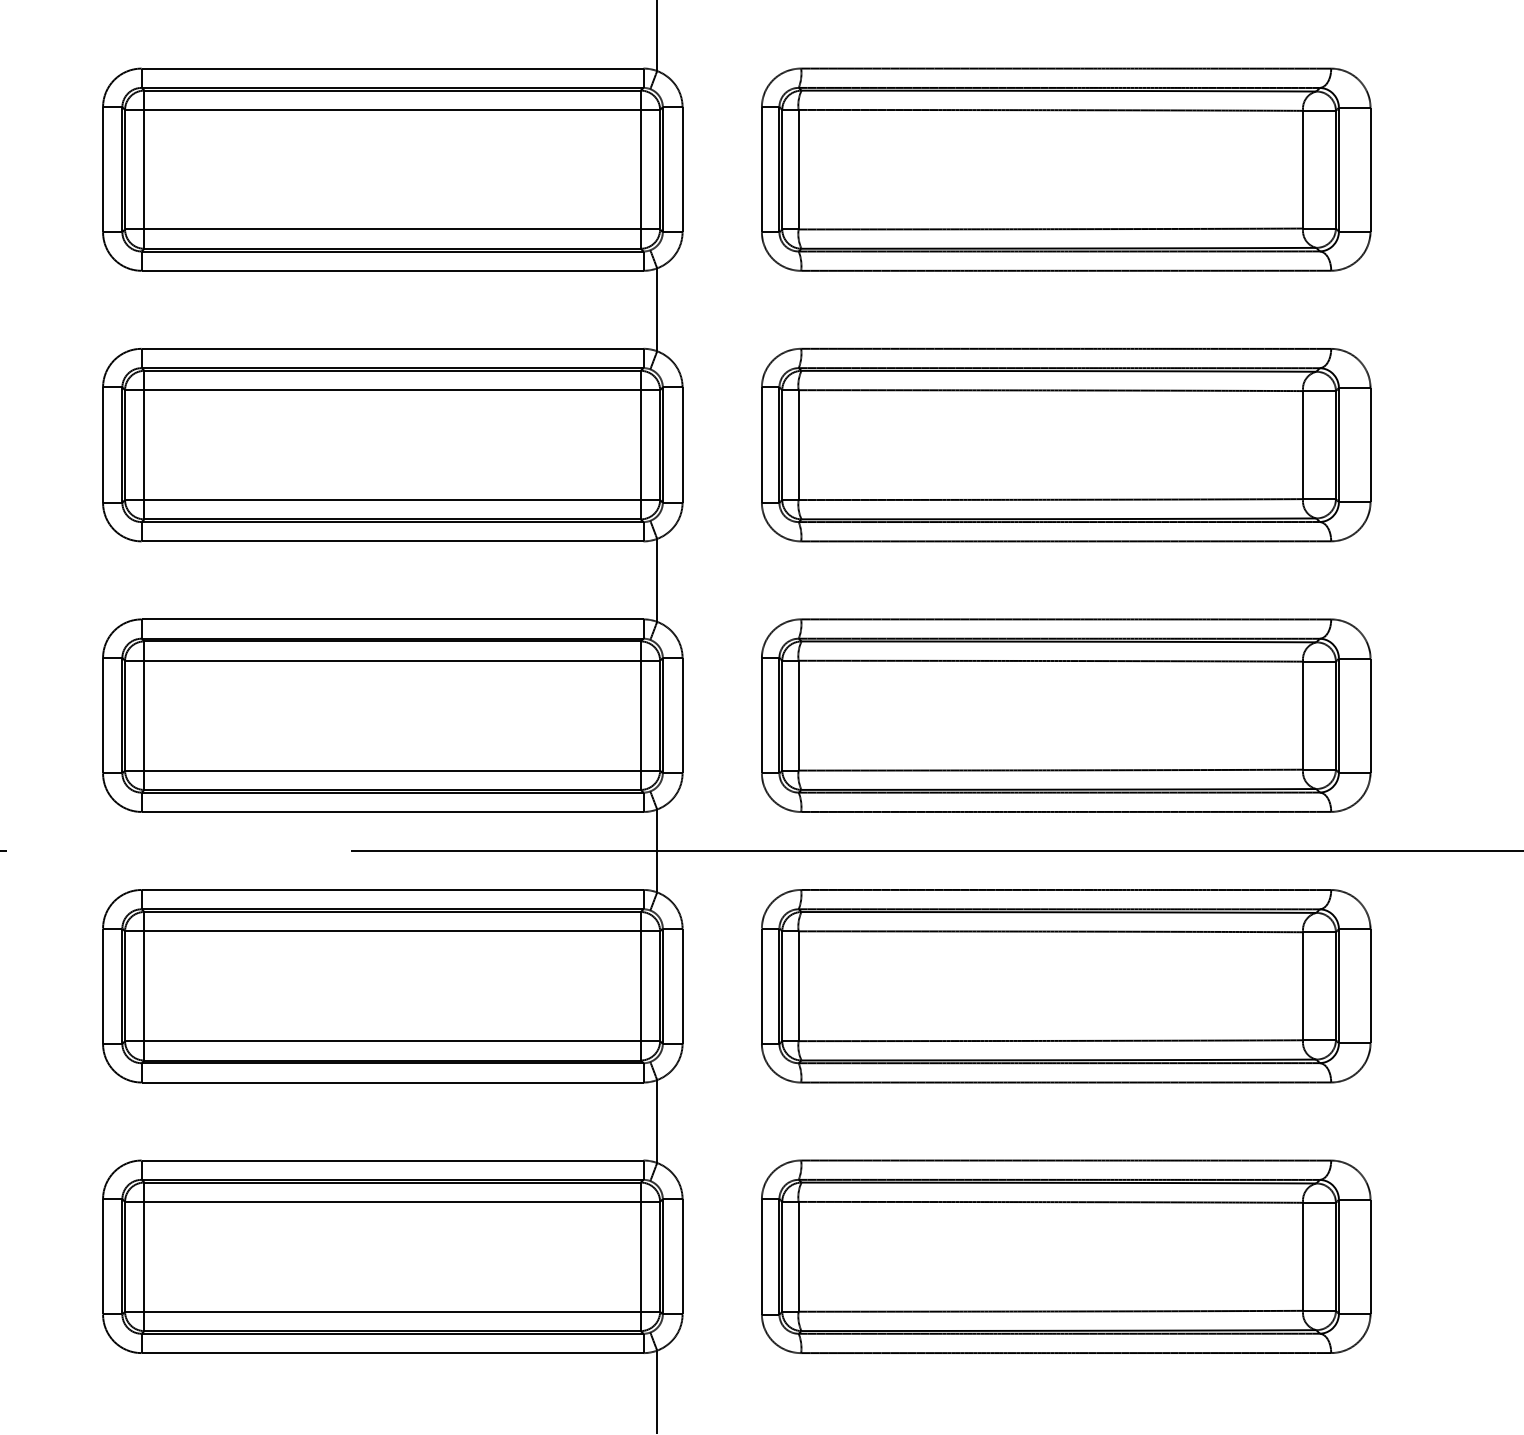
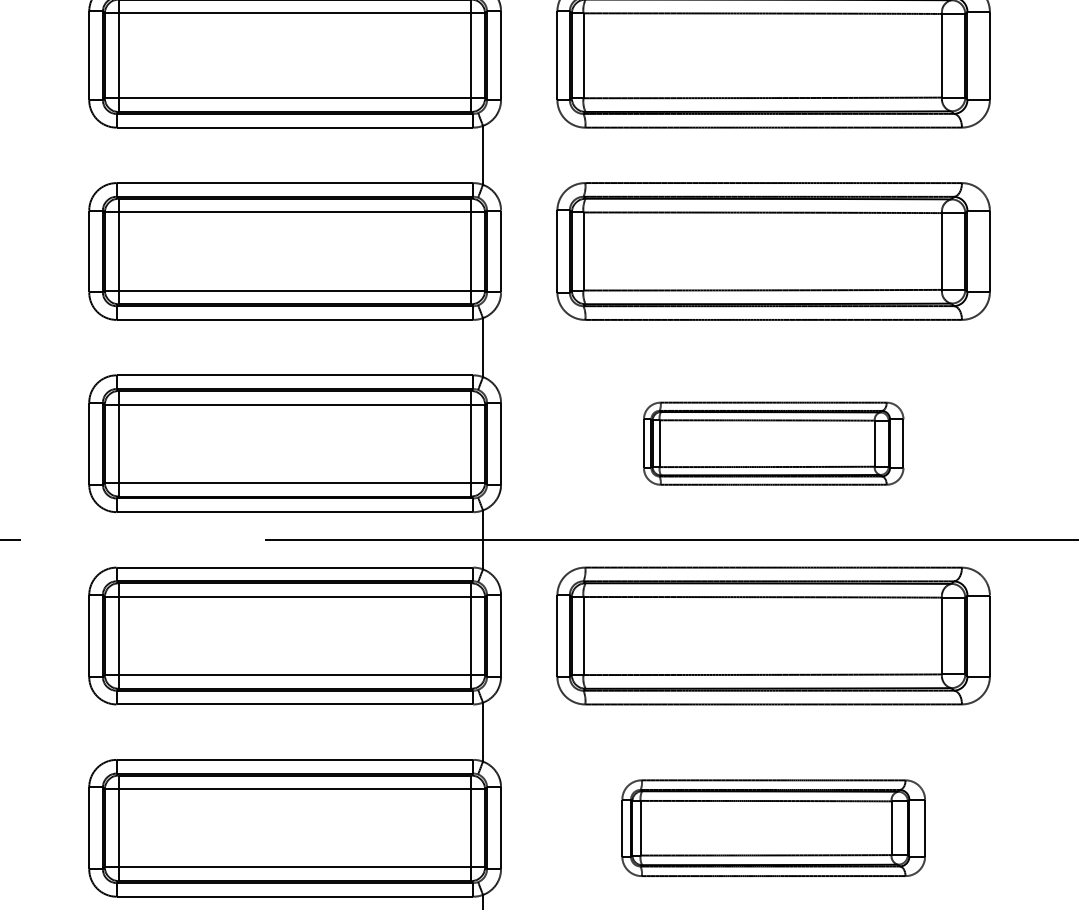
part: (1066, 715) -> (773, 443), size x0.6
part: (1066, 1256) -> (773, 828), size x0.7

